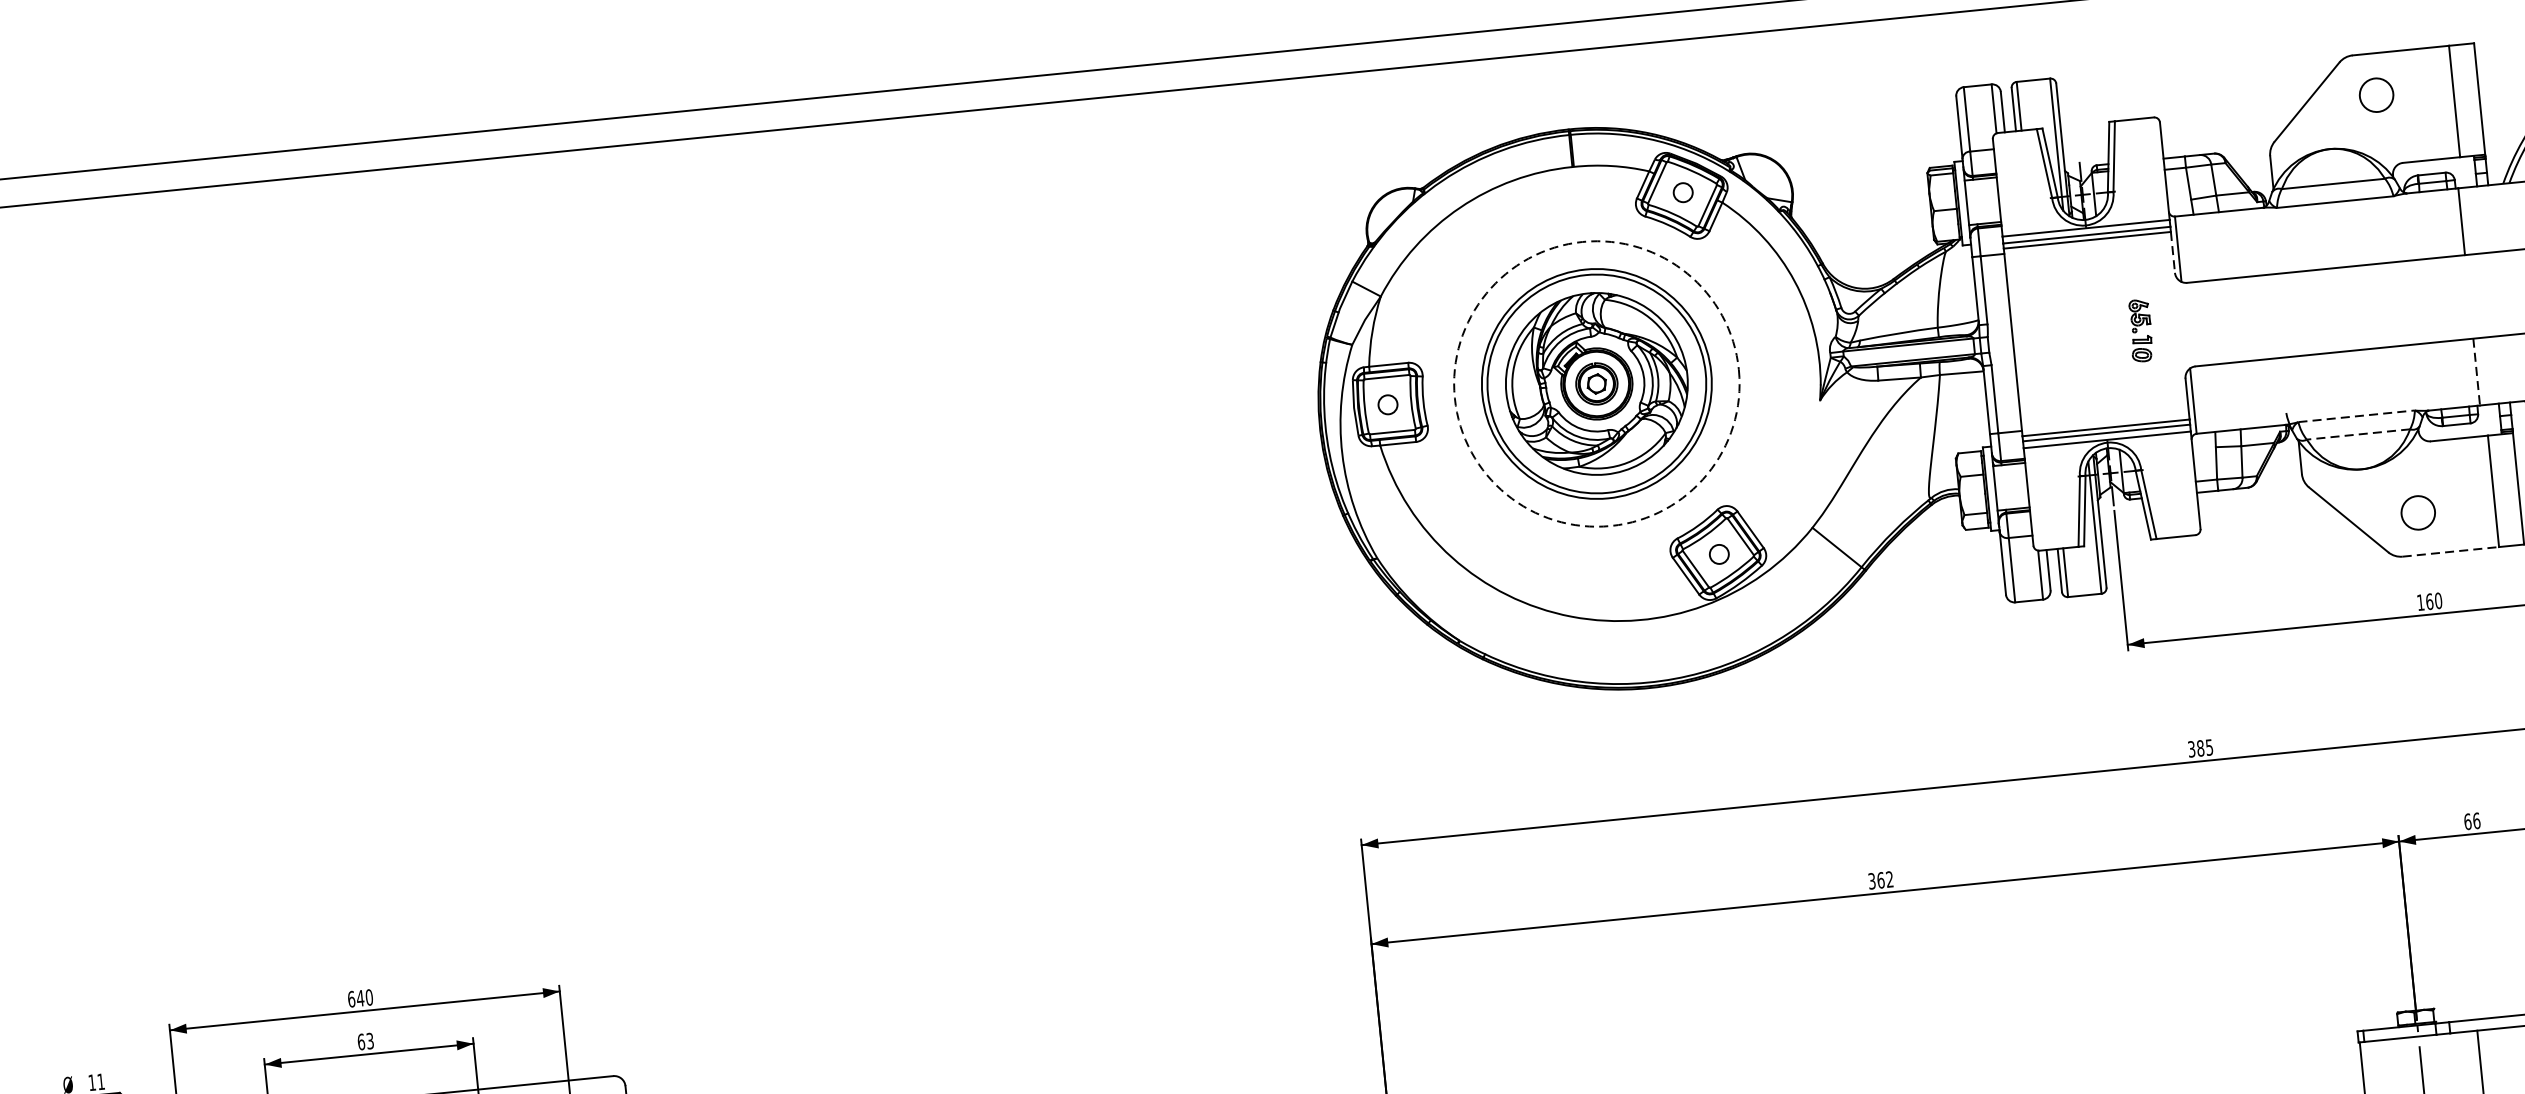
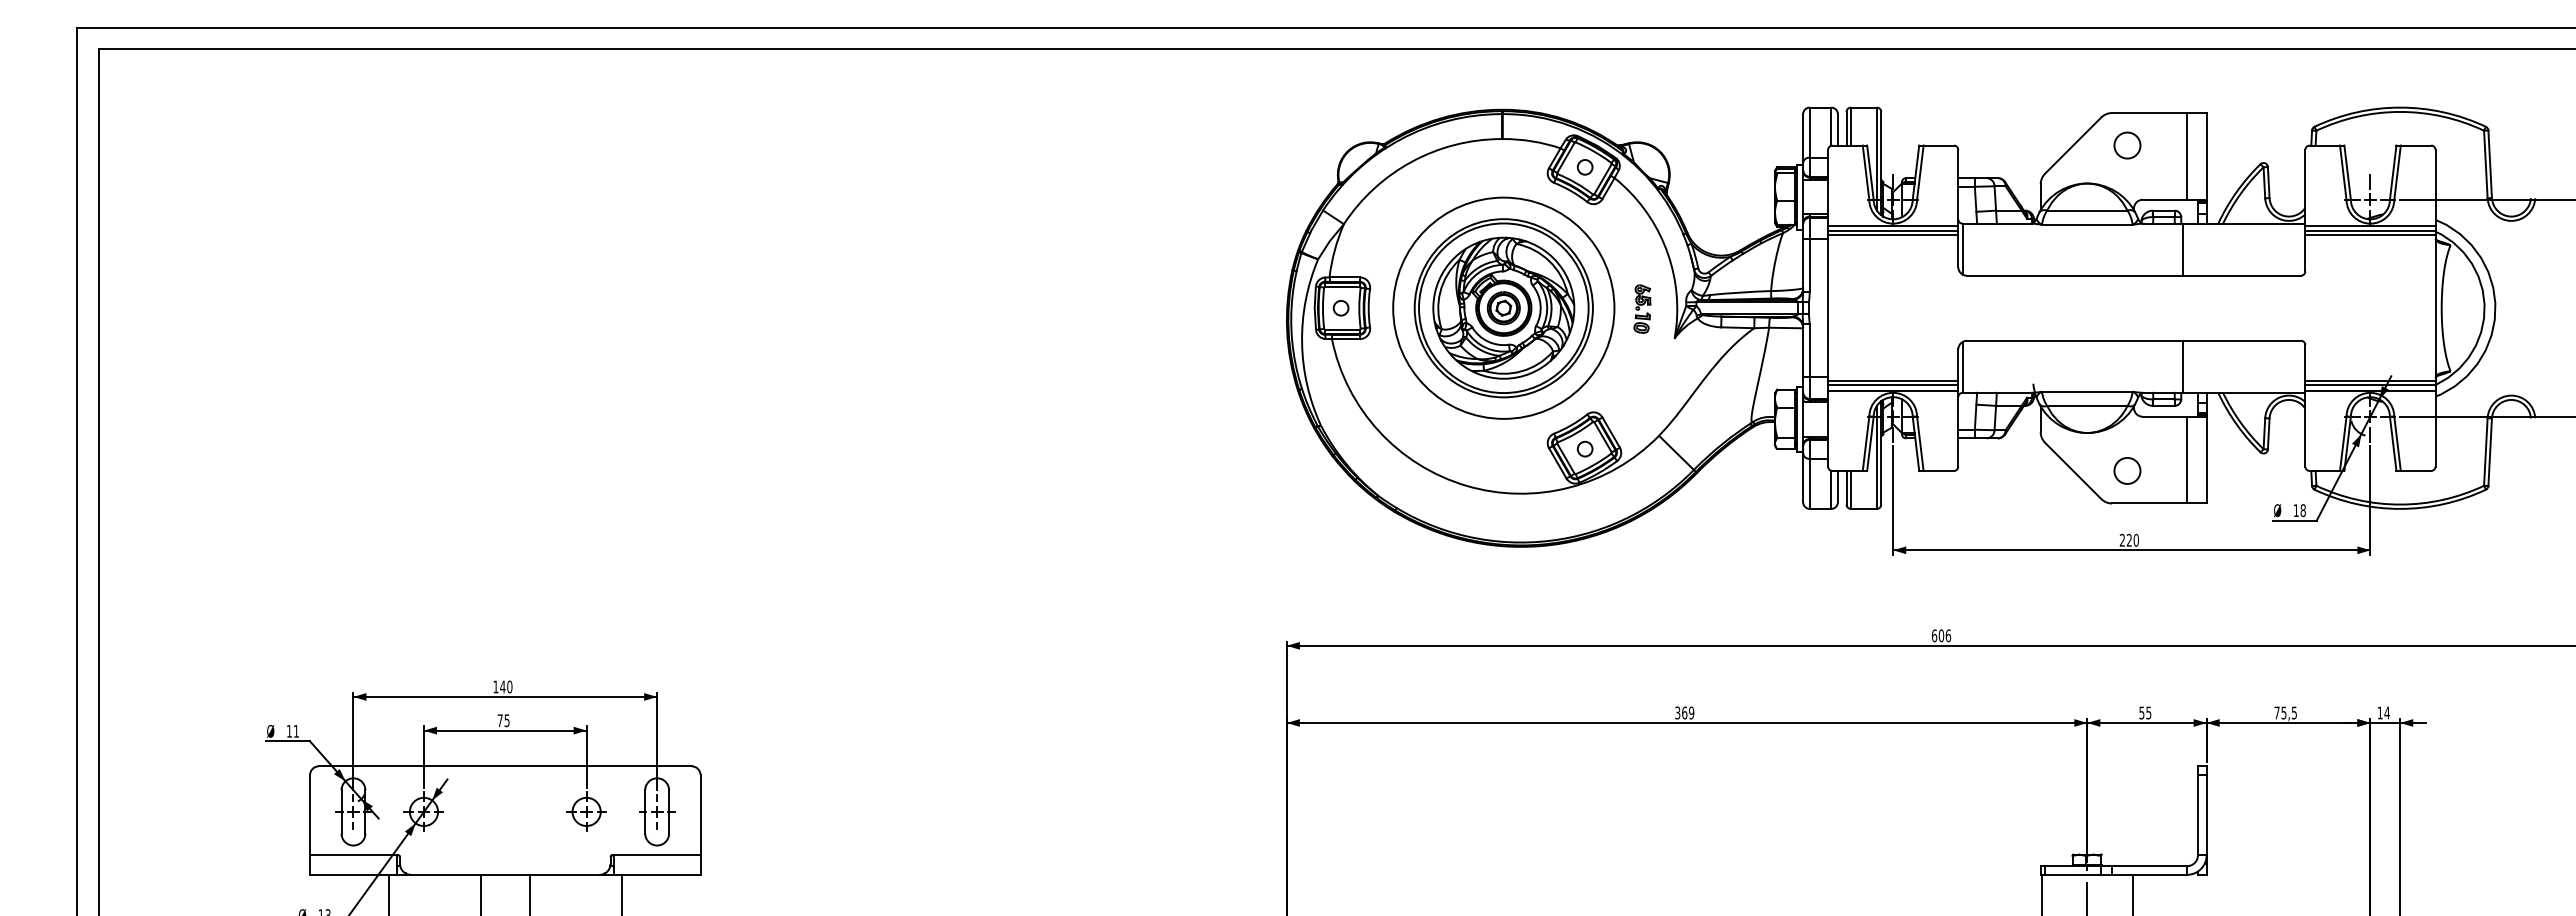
line: (2173, 252) -> (1958, 251), dashed -> solid
part: (2140, 329) -> (1642, 308), moved
line: (2476, 372) -> (2183, 367), dashed -> solid
circle: (1596, 383) -> (1503, 307), dashed -> solid
line: (2356, 416) -> (2087, 391), dashed -> solid
line: (2357, 434) -> (2086, 405), dashed -> solid
line: (2450, 551) -> (2149, 503), dashed -> solid
text: (2424, 601) -> (2125, 539), 160 -> 220
text: (2200, 747) -> (1941, 635), 385 -> 606
text: (2472, 820) -> (2145, 712), 66 -> 55
text: (1889, 878) -> (1691, 712), 362 -> 369
text: (350, 998) -> (495, 686), 640 -> 140
text: (365, 1041) -> (503, 720), 63 -> 75

